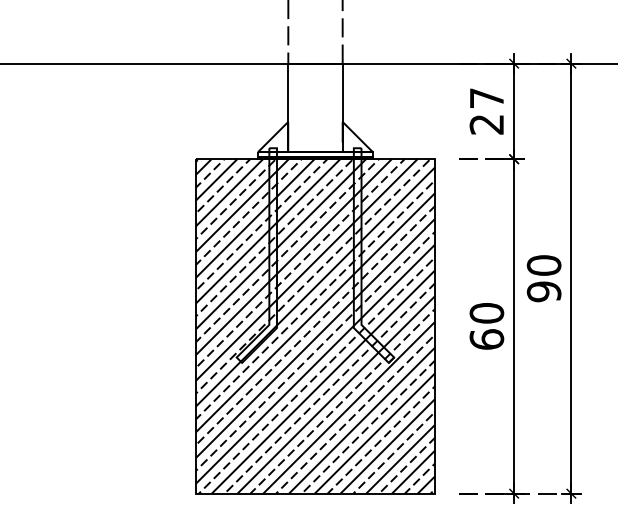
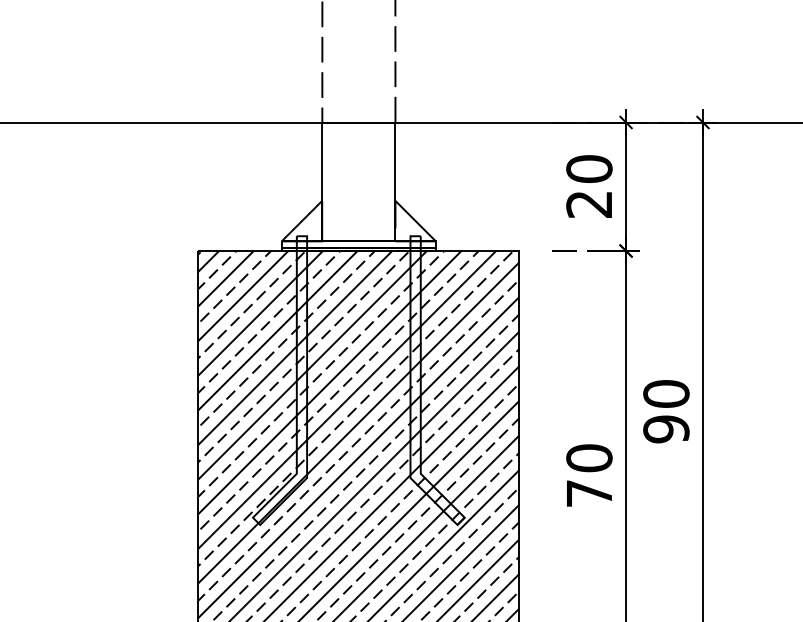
text: (486, 98) -> (588, 169), 27 -> 20
text: (486, 339) -> (588, 493), 60 -> 70

